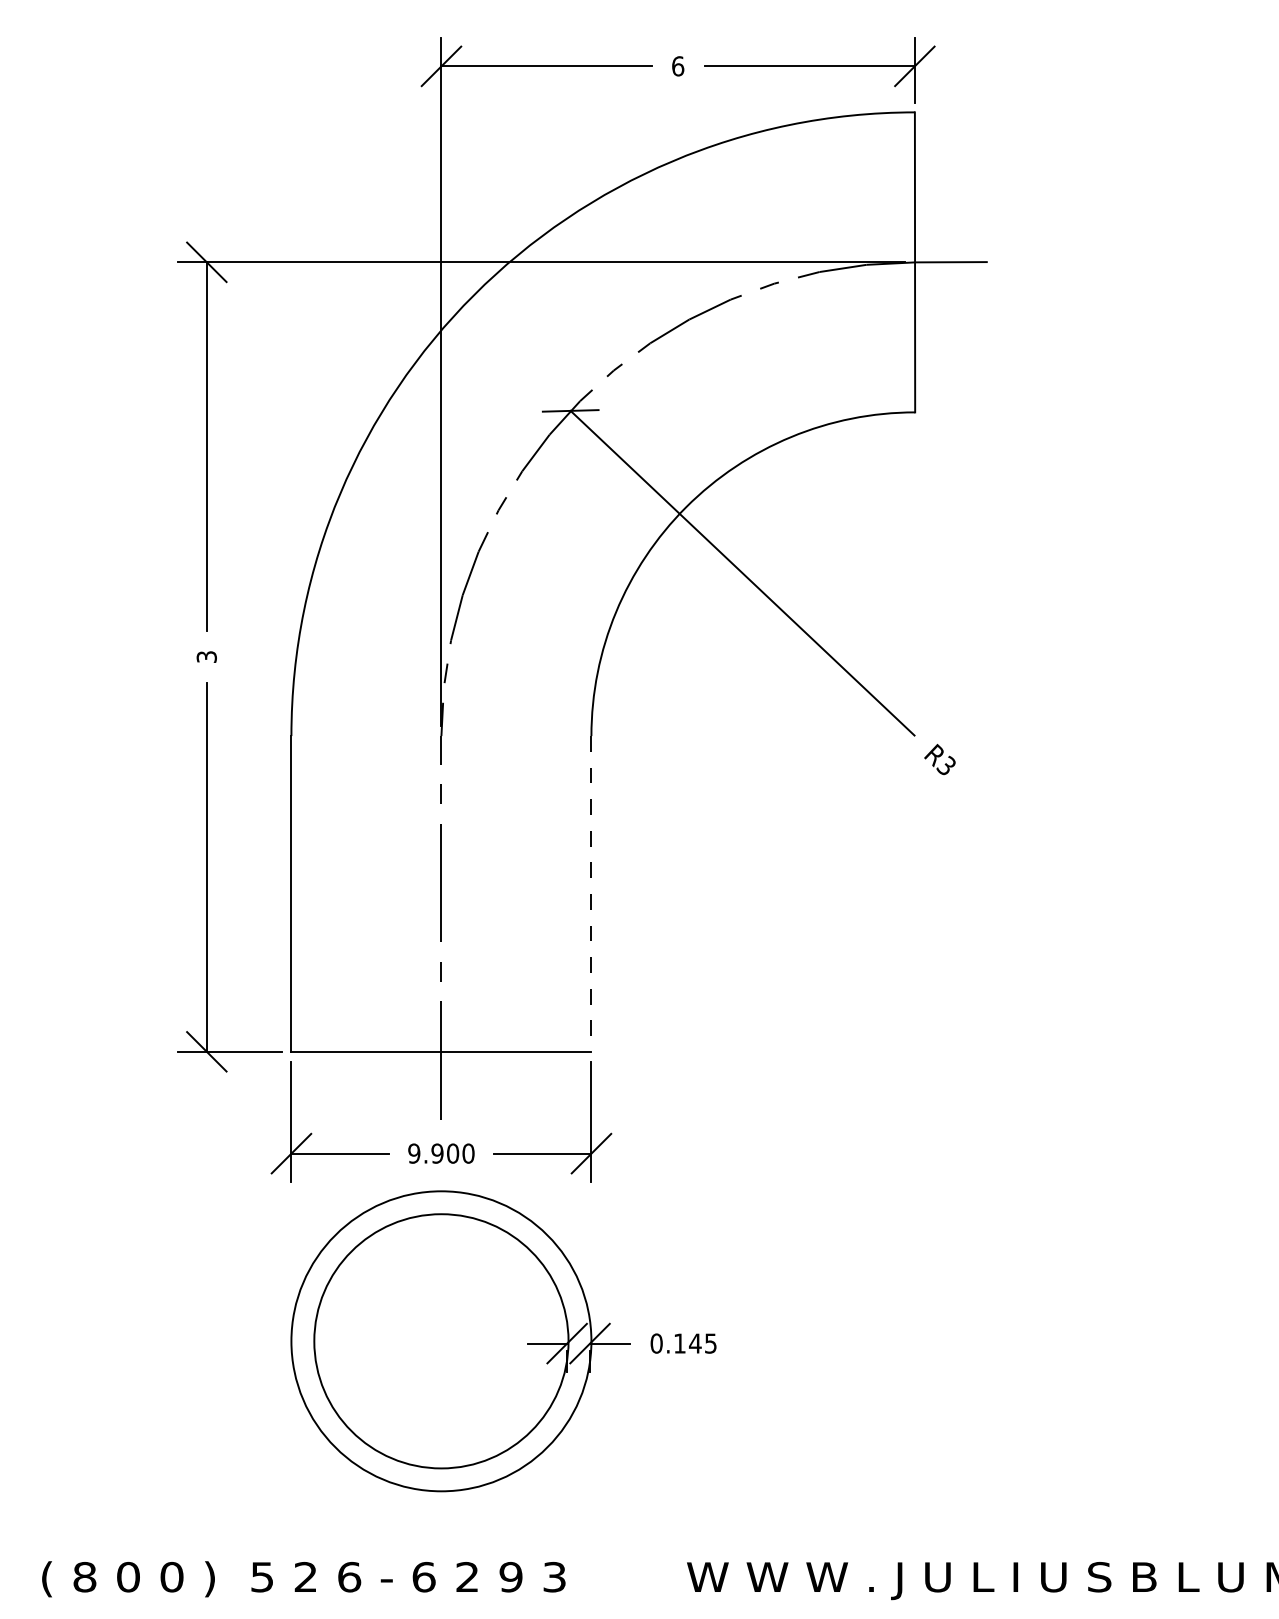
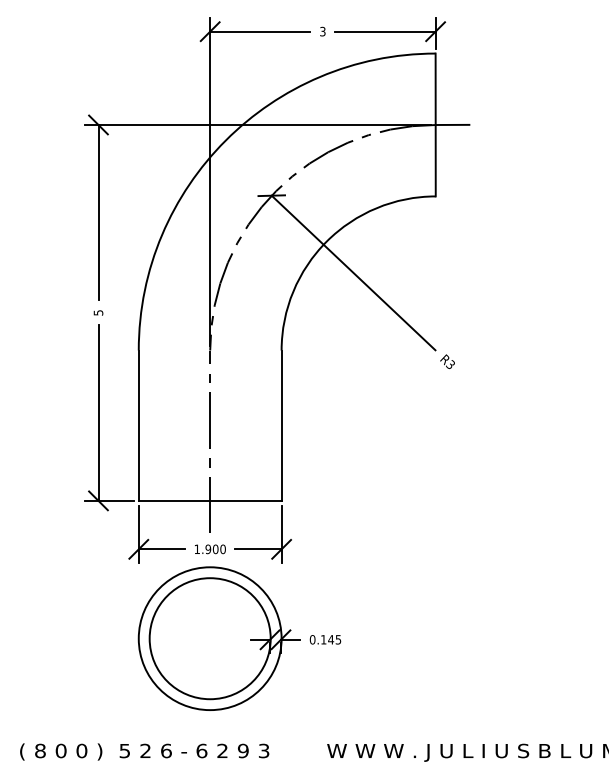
text: (677, 65) -> (322, 31), 6 -> 3
text: (204, 656) -> (97, 312), 3 -> 5
line: (591, 895) -> (281, 426), dashed -> solid
text: (414, 1153) -> (197, 549), 9.900 -> 1.900

